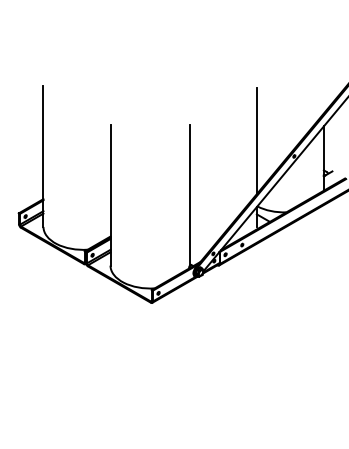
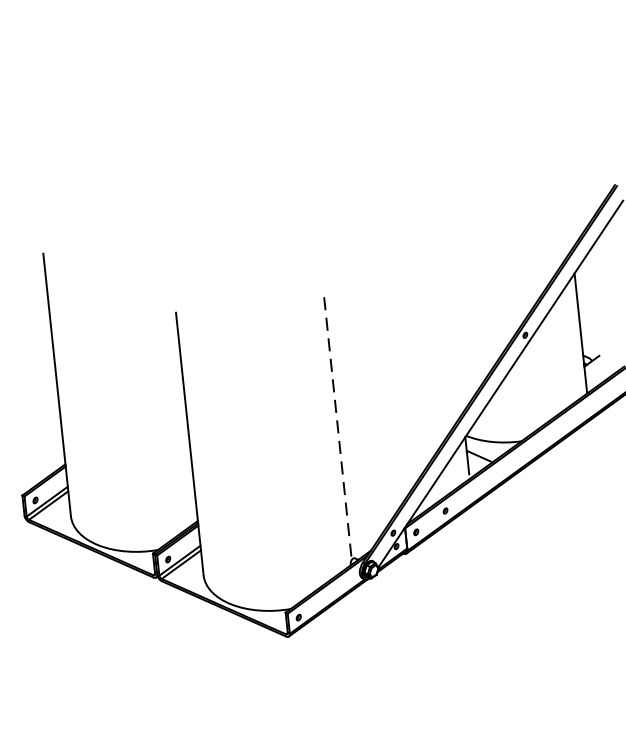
line: (256, 140) -> (451, 313), removed
line: (189, 195) -> (337, 428), solid -> dashed

